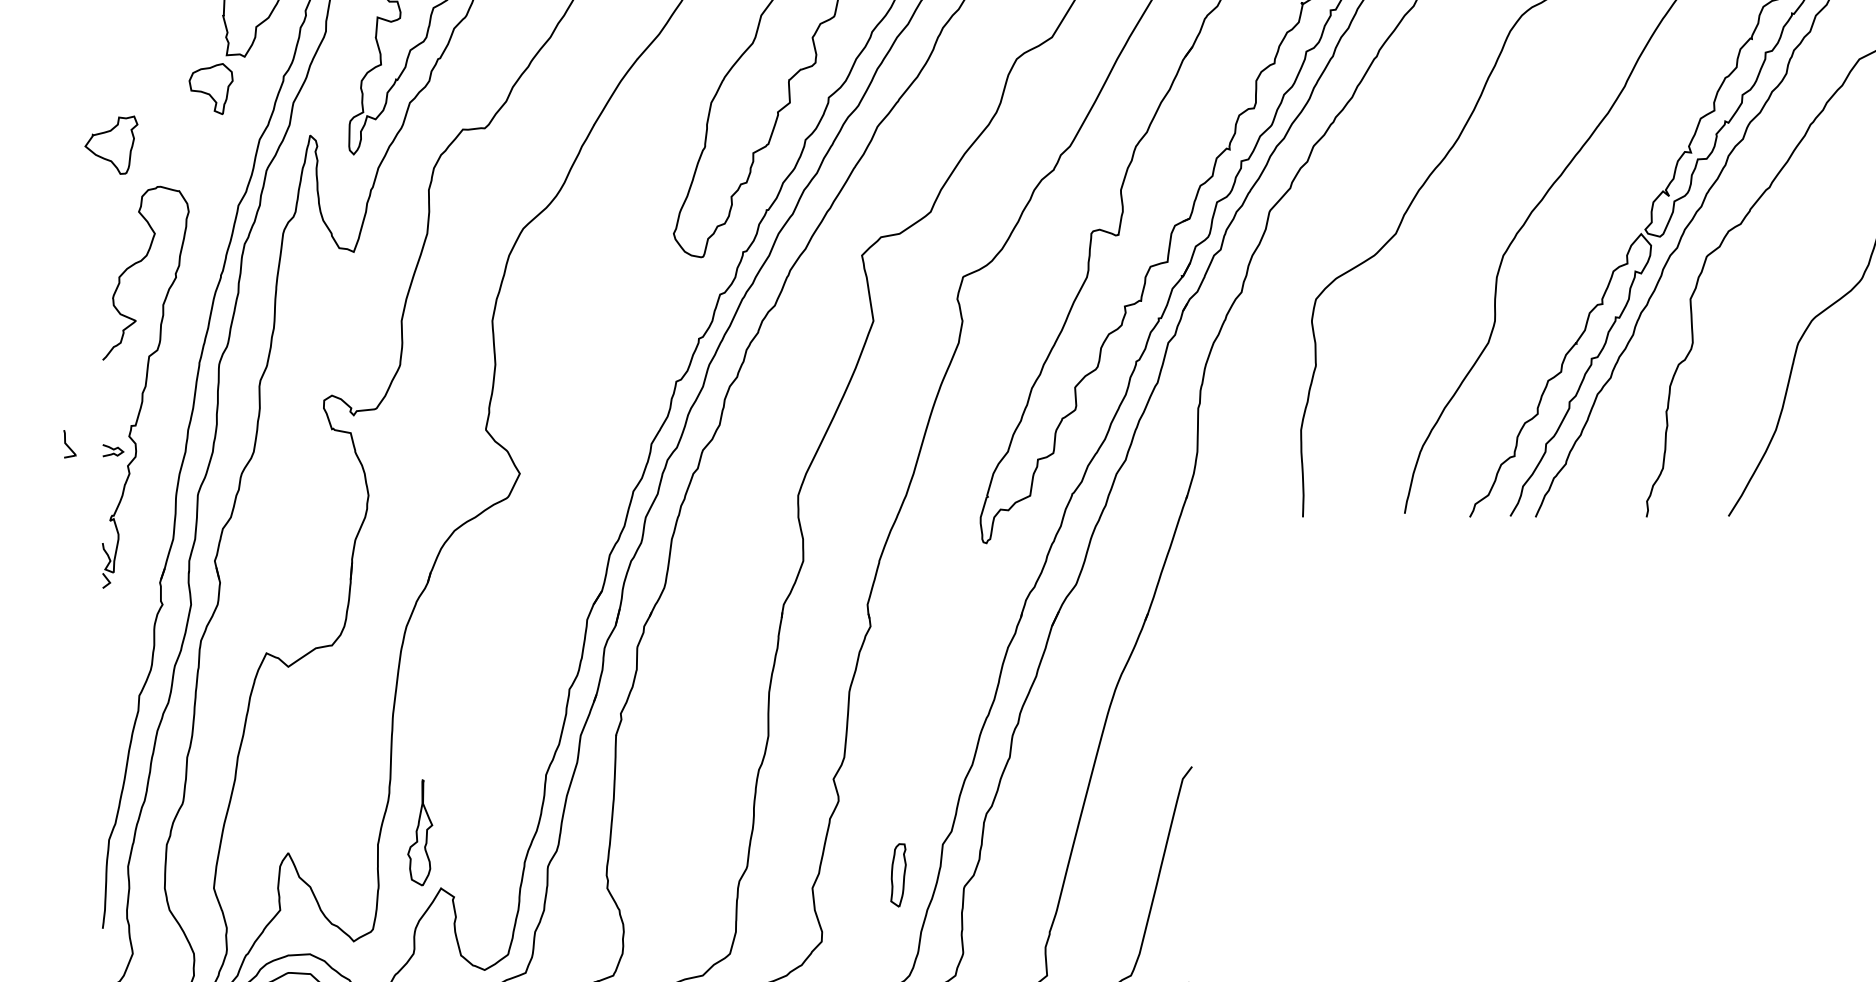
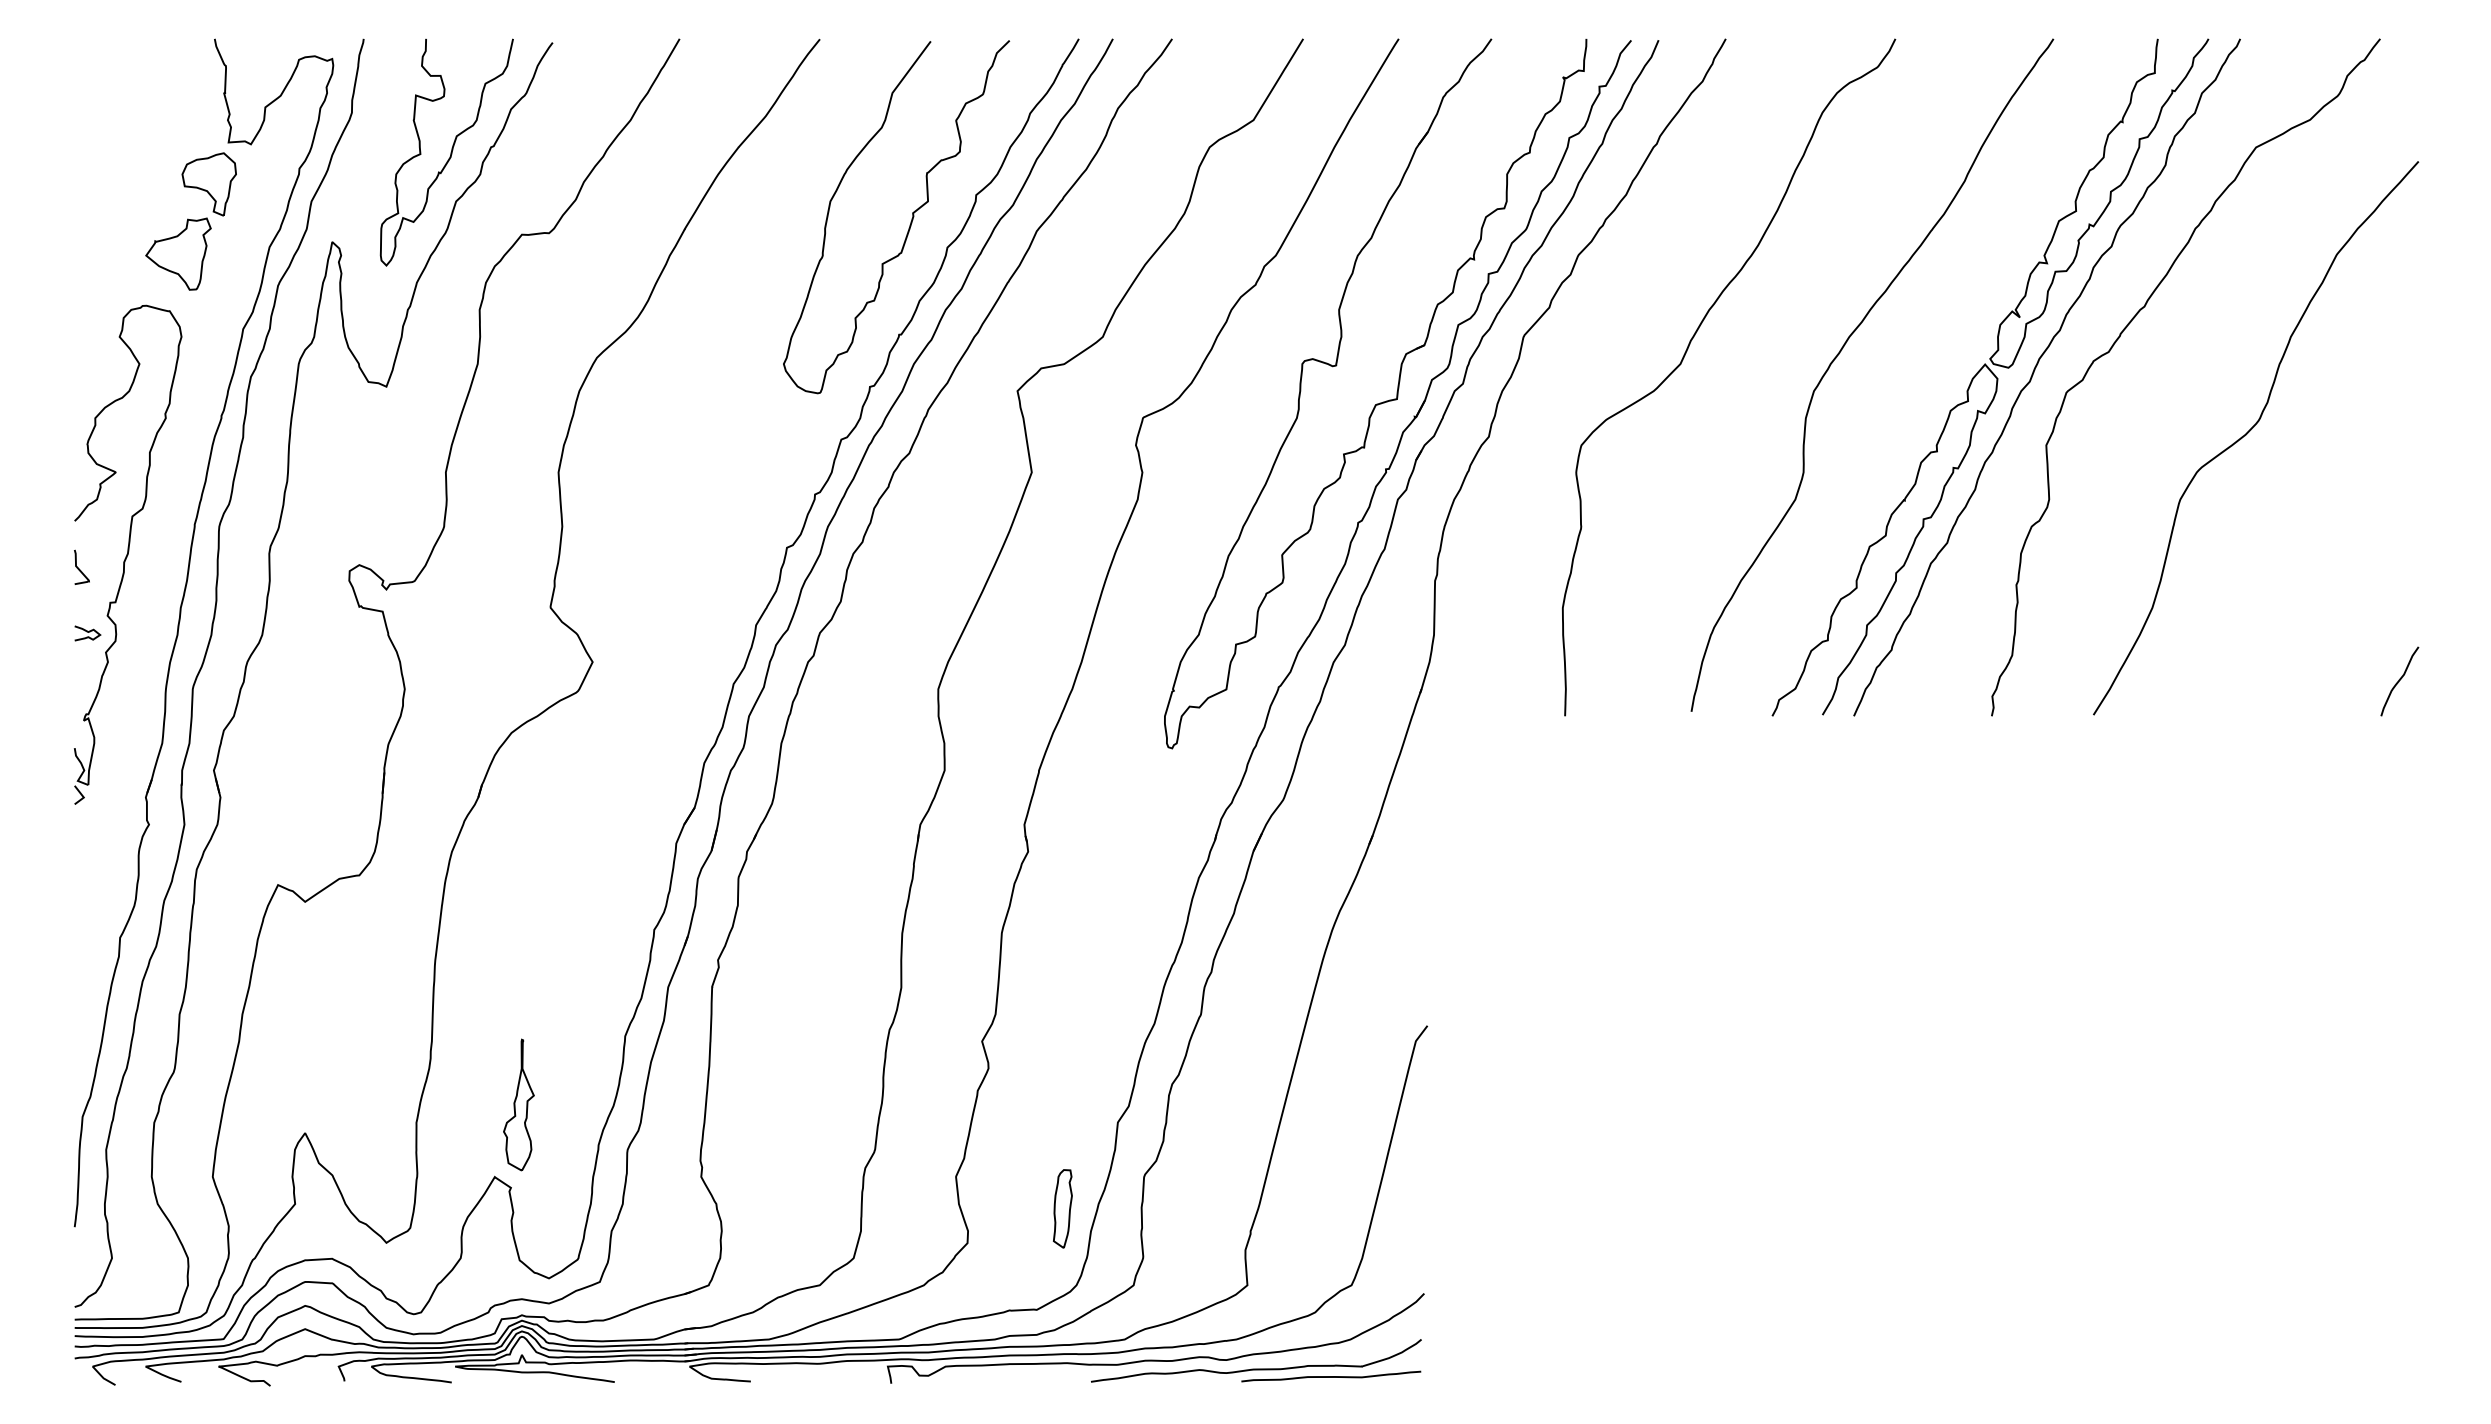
part: (111, 144) -> (178, 253), moved
curve: (67, 445) -> (79, 568), moved
part: (419, 832) -> (518, 1104), moved
part: (898, 875) -> (1062, 1208), moved

